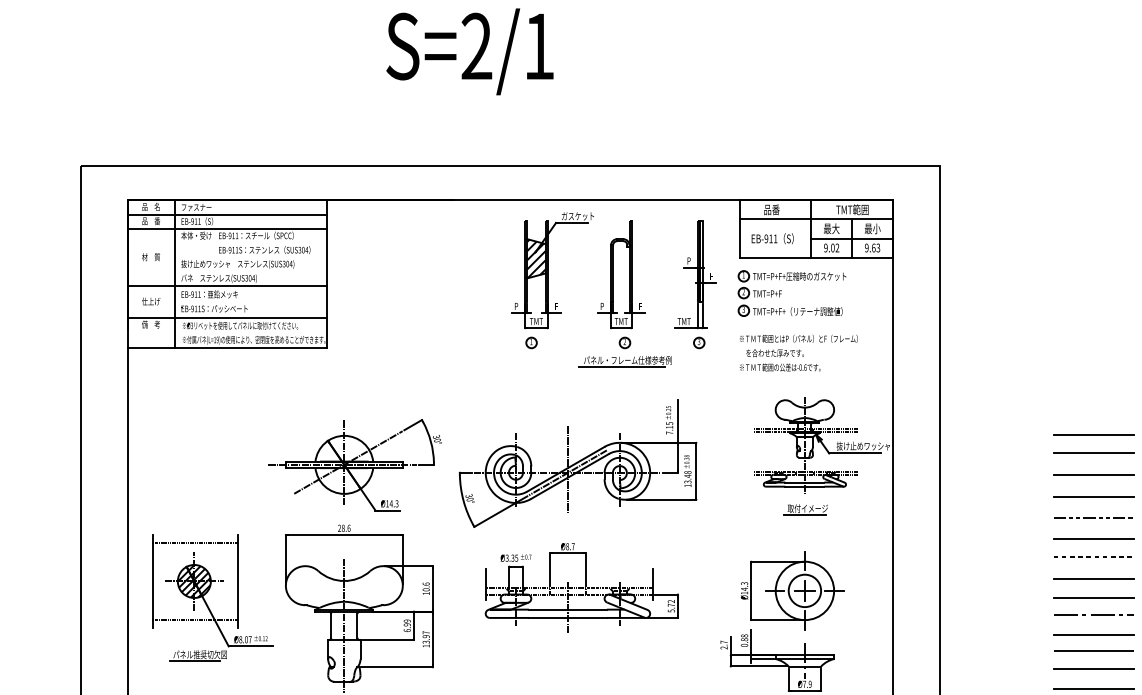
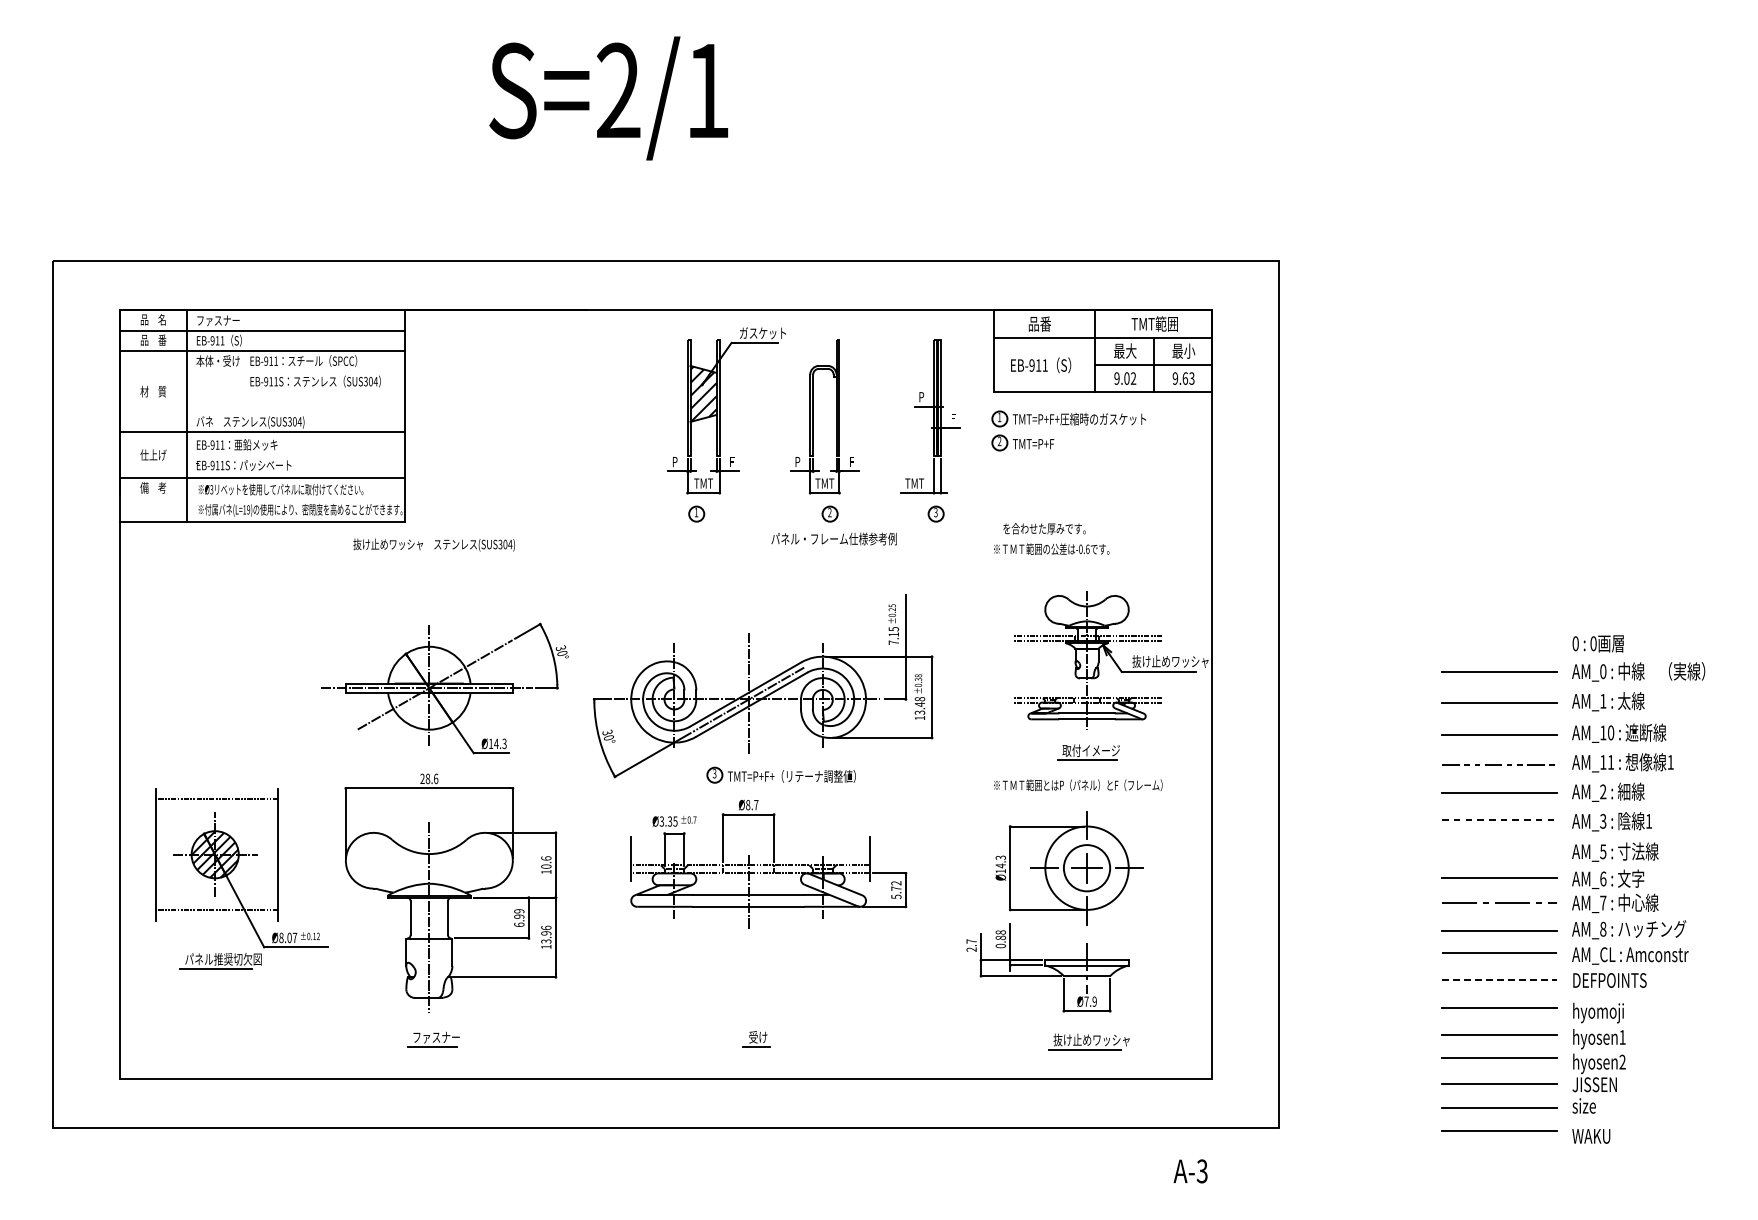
text: (237, 264) -> (433, 544), moved
part: (789, 310) -> (780, 774), moved
text: (798, 339) -> (1078, 785), moved
line: (621, 367) -> (825, 549), removed
line: (1093, 434) -> (1499, 645), removed
line: (1093, 578) -> (1499, 850), removed
text: (426, 632) -> (546, 927), 13.97 -> 13.96
line: (1094, 668) -> (1500, 979), solid -> dashed

